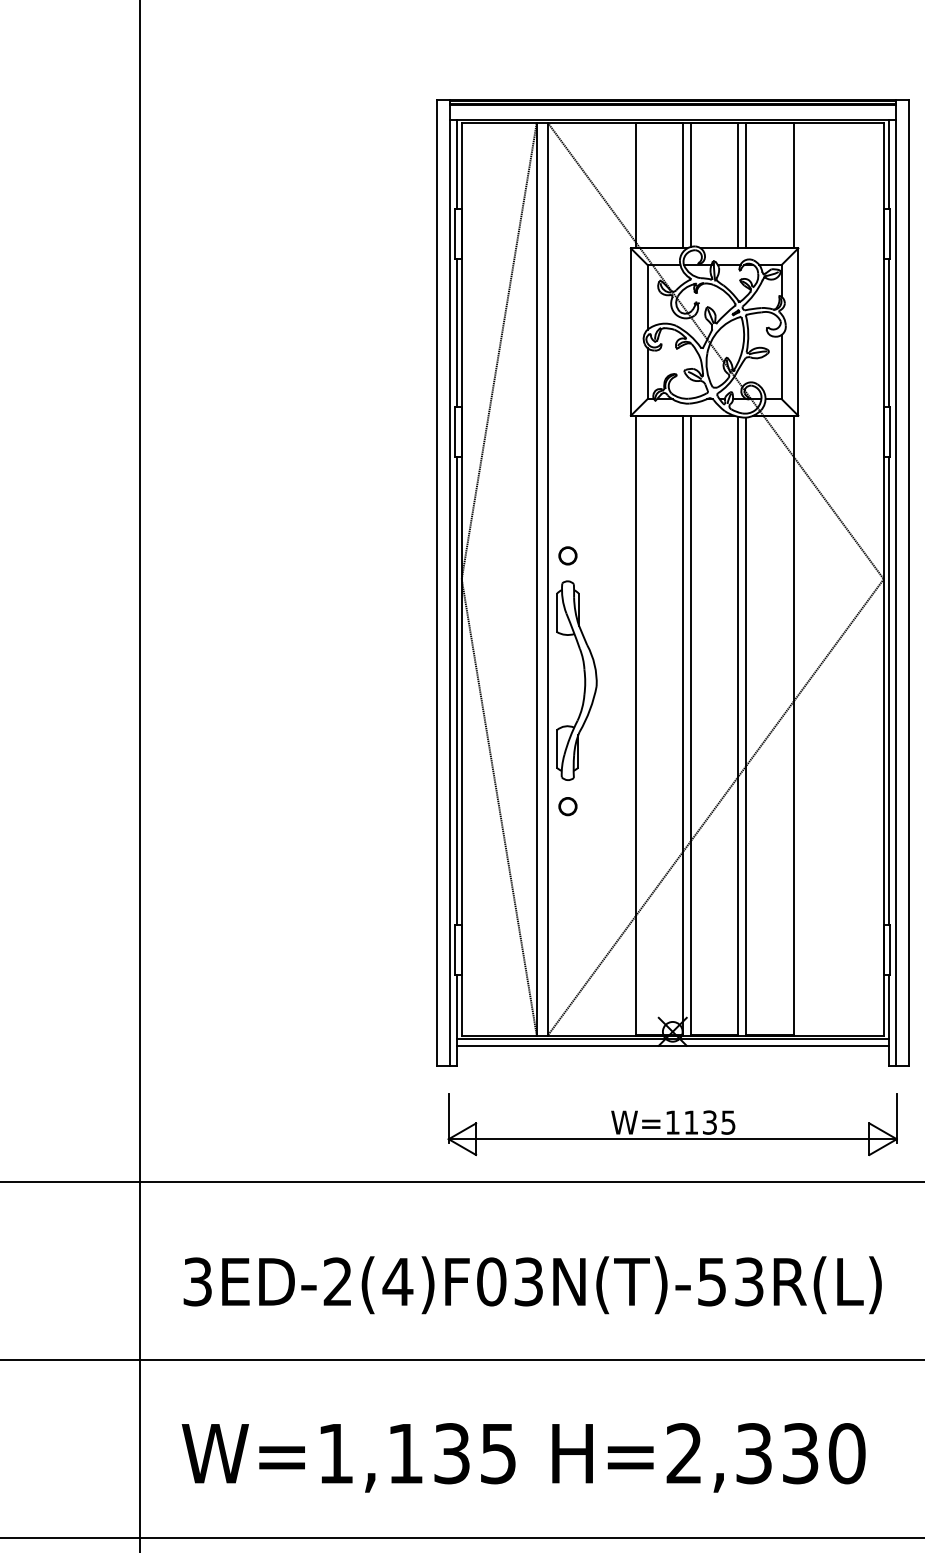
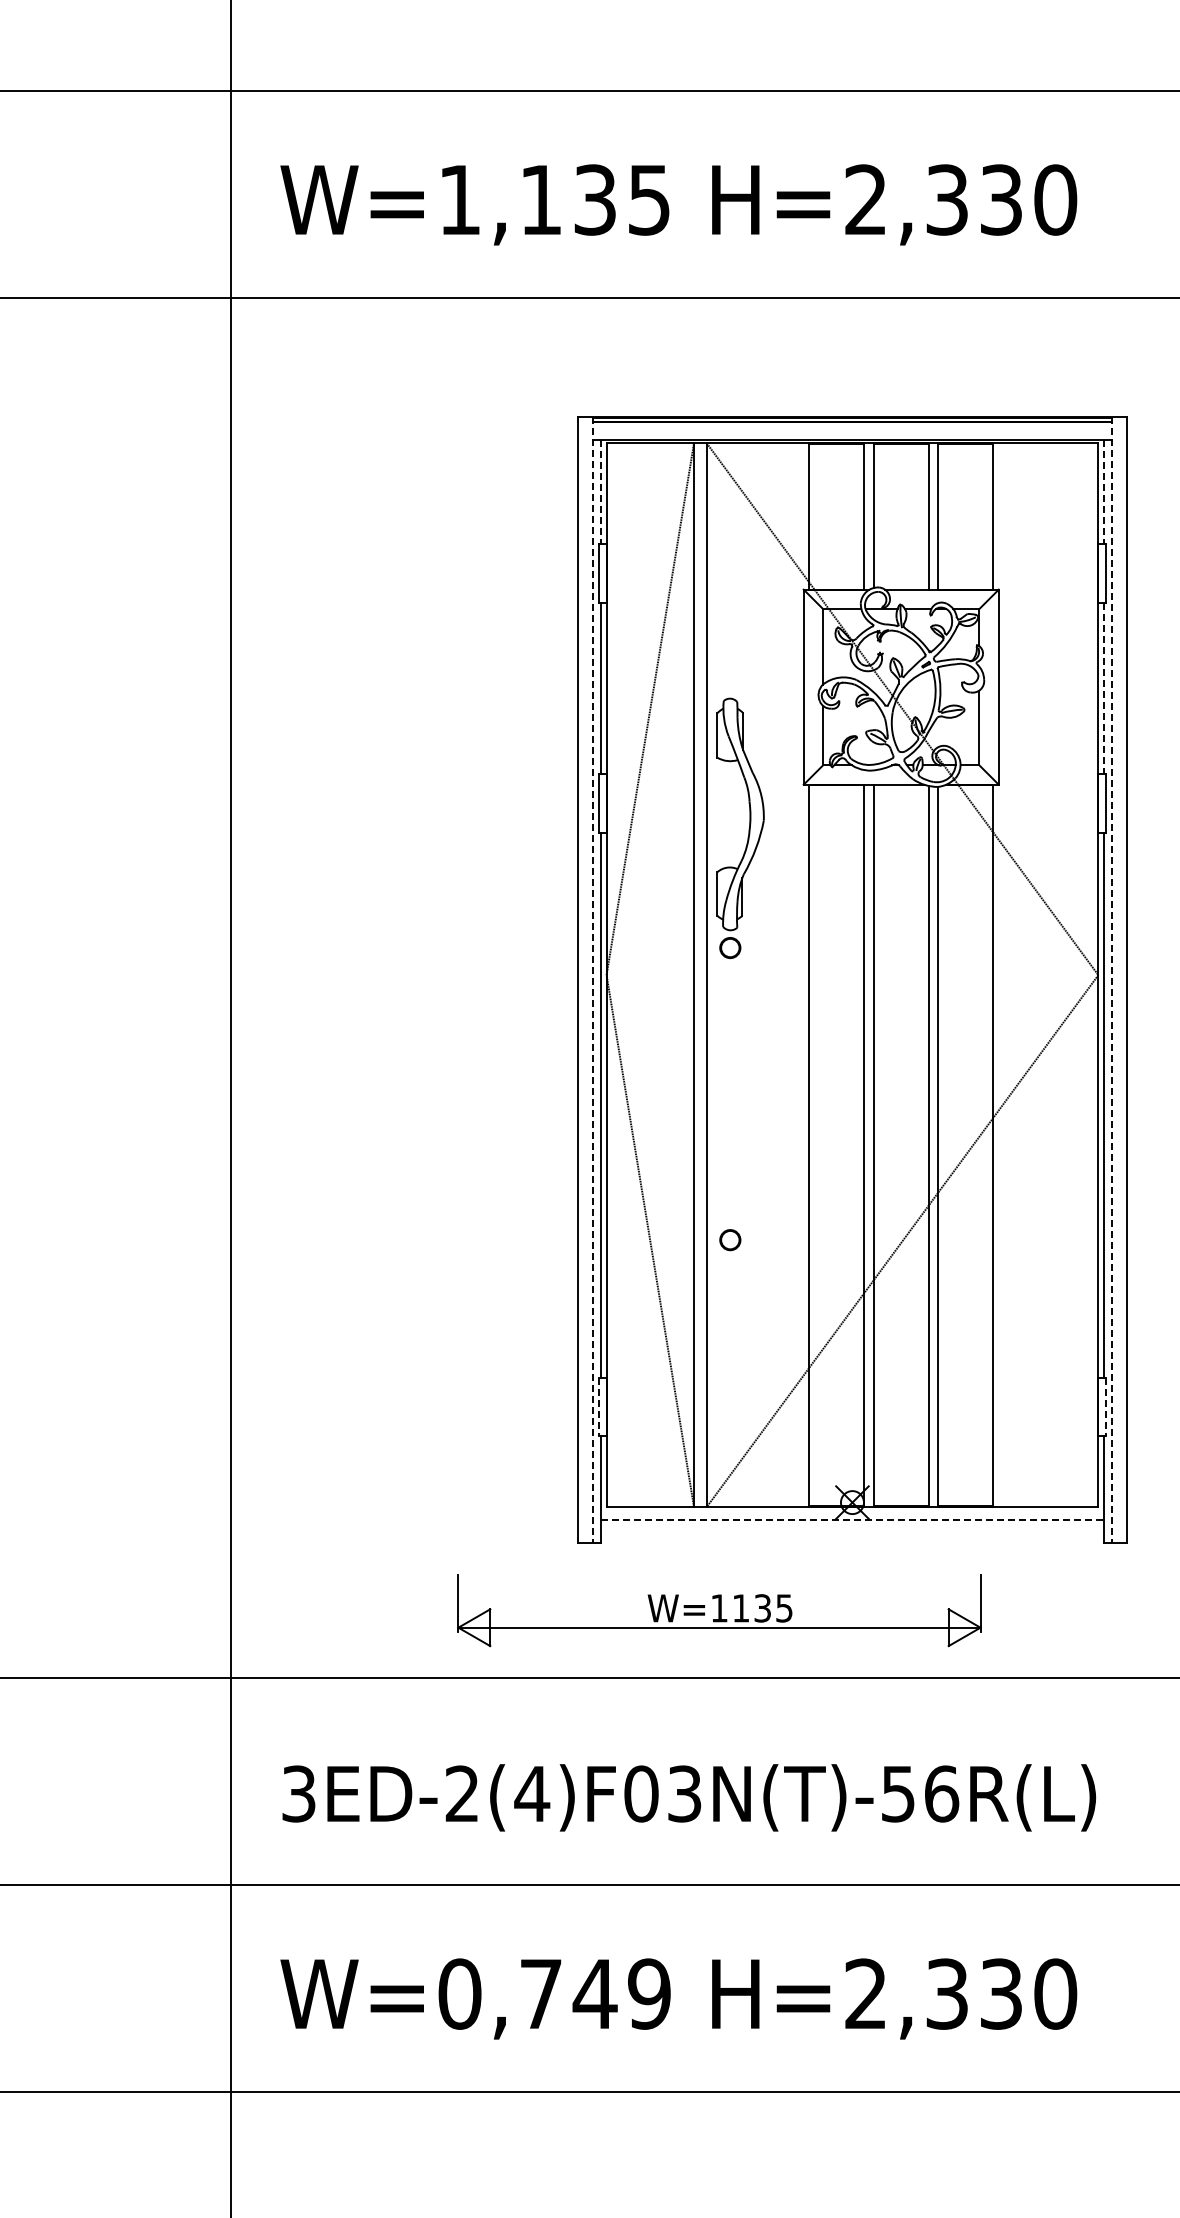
line: (456, 164) -> (600, 492), solid -> dashed
line: (889, 164) -> (1104, 492), solid -> dashed
line: (889, 333) -> (1104, 688), solid -> dashed
line: (449, 582) -> (592, 979), solid -> dashed
line: (895, 582) -> (1112, 979), solid -> dashed
part: (584, 680) -> (749, 814), moved
line: (455, 950) -> (599, 1407), solid -> dashed
line: (889, 950) -> (1105, 1407), solid -> dashed
line: (672, 1038) -> (852, 1510), removed
line: (672, 1046) -> (852, 1519), solid -> dashed
part: (672, 1124) -> (719, 1610), moved
text: (750, 1281) -> (942, 1793), 3ED-2(4)F03N(T)-53R(L) -> 3ED-2(4)F03N(T)-56R(L)
text: (417, 1453) -> (554, 1993), W=1,135 -> W=0,749

